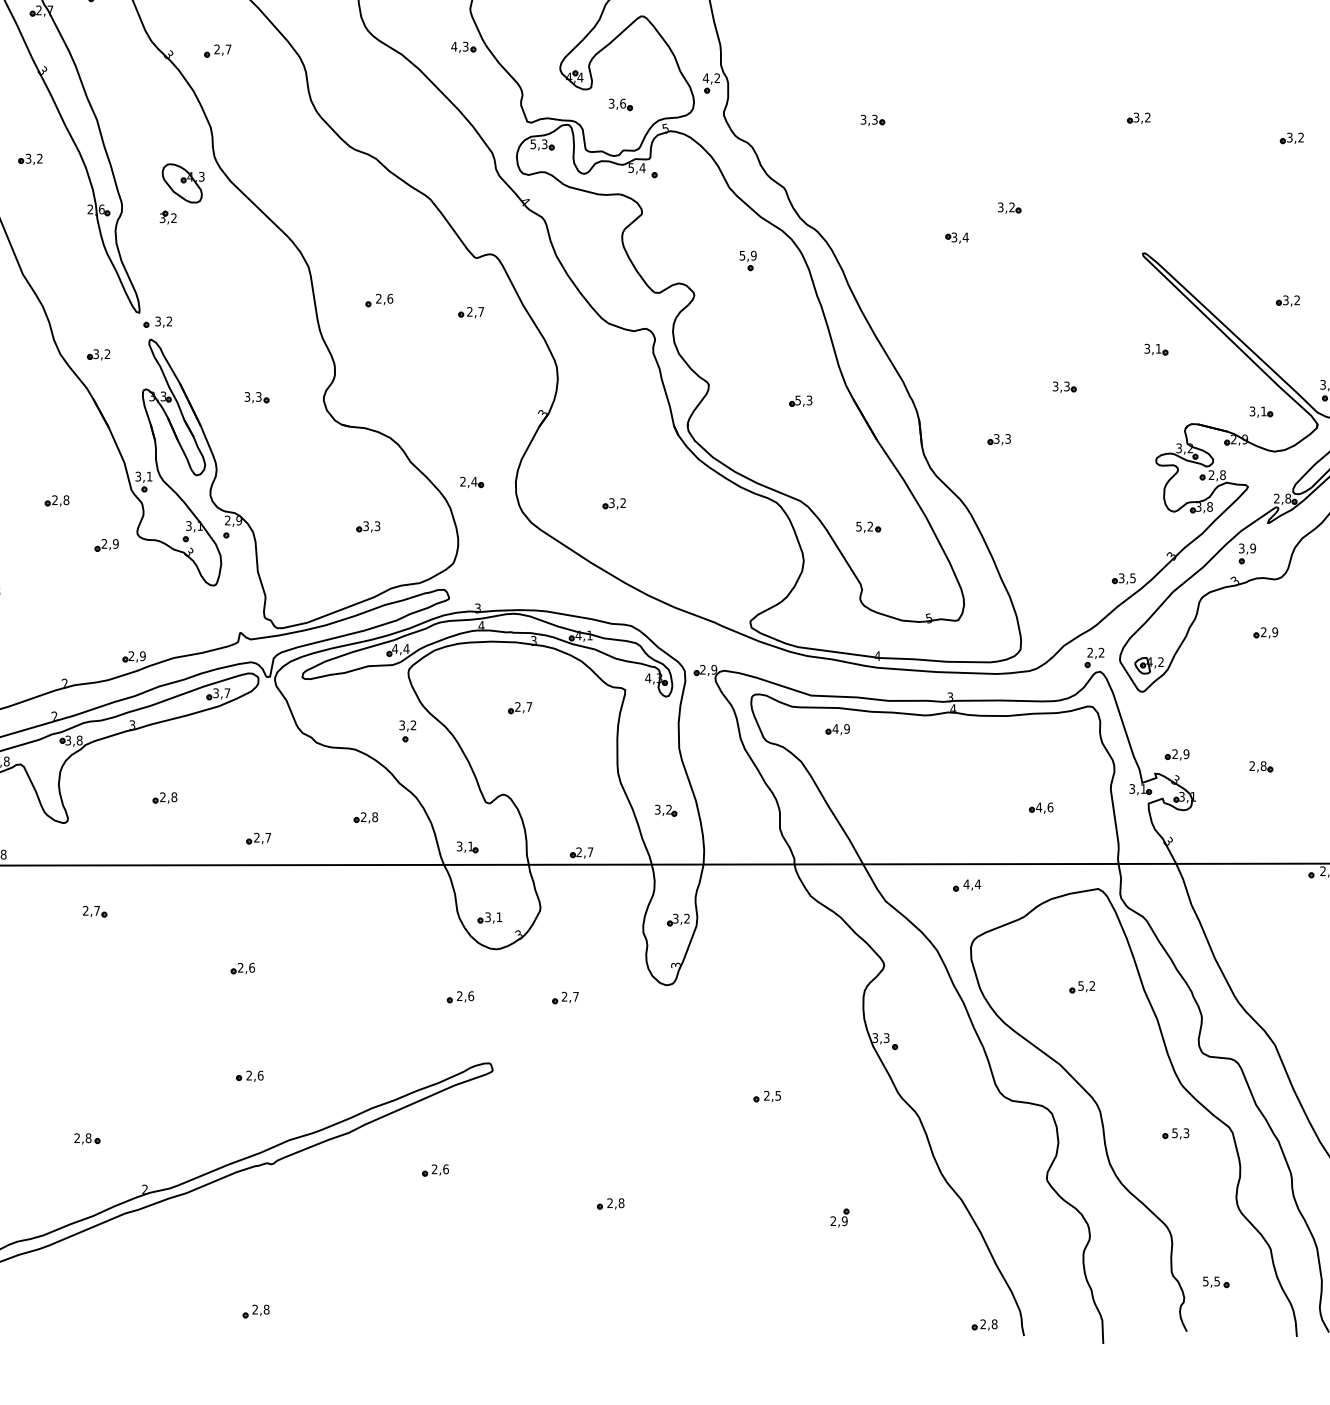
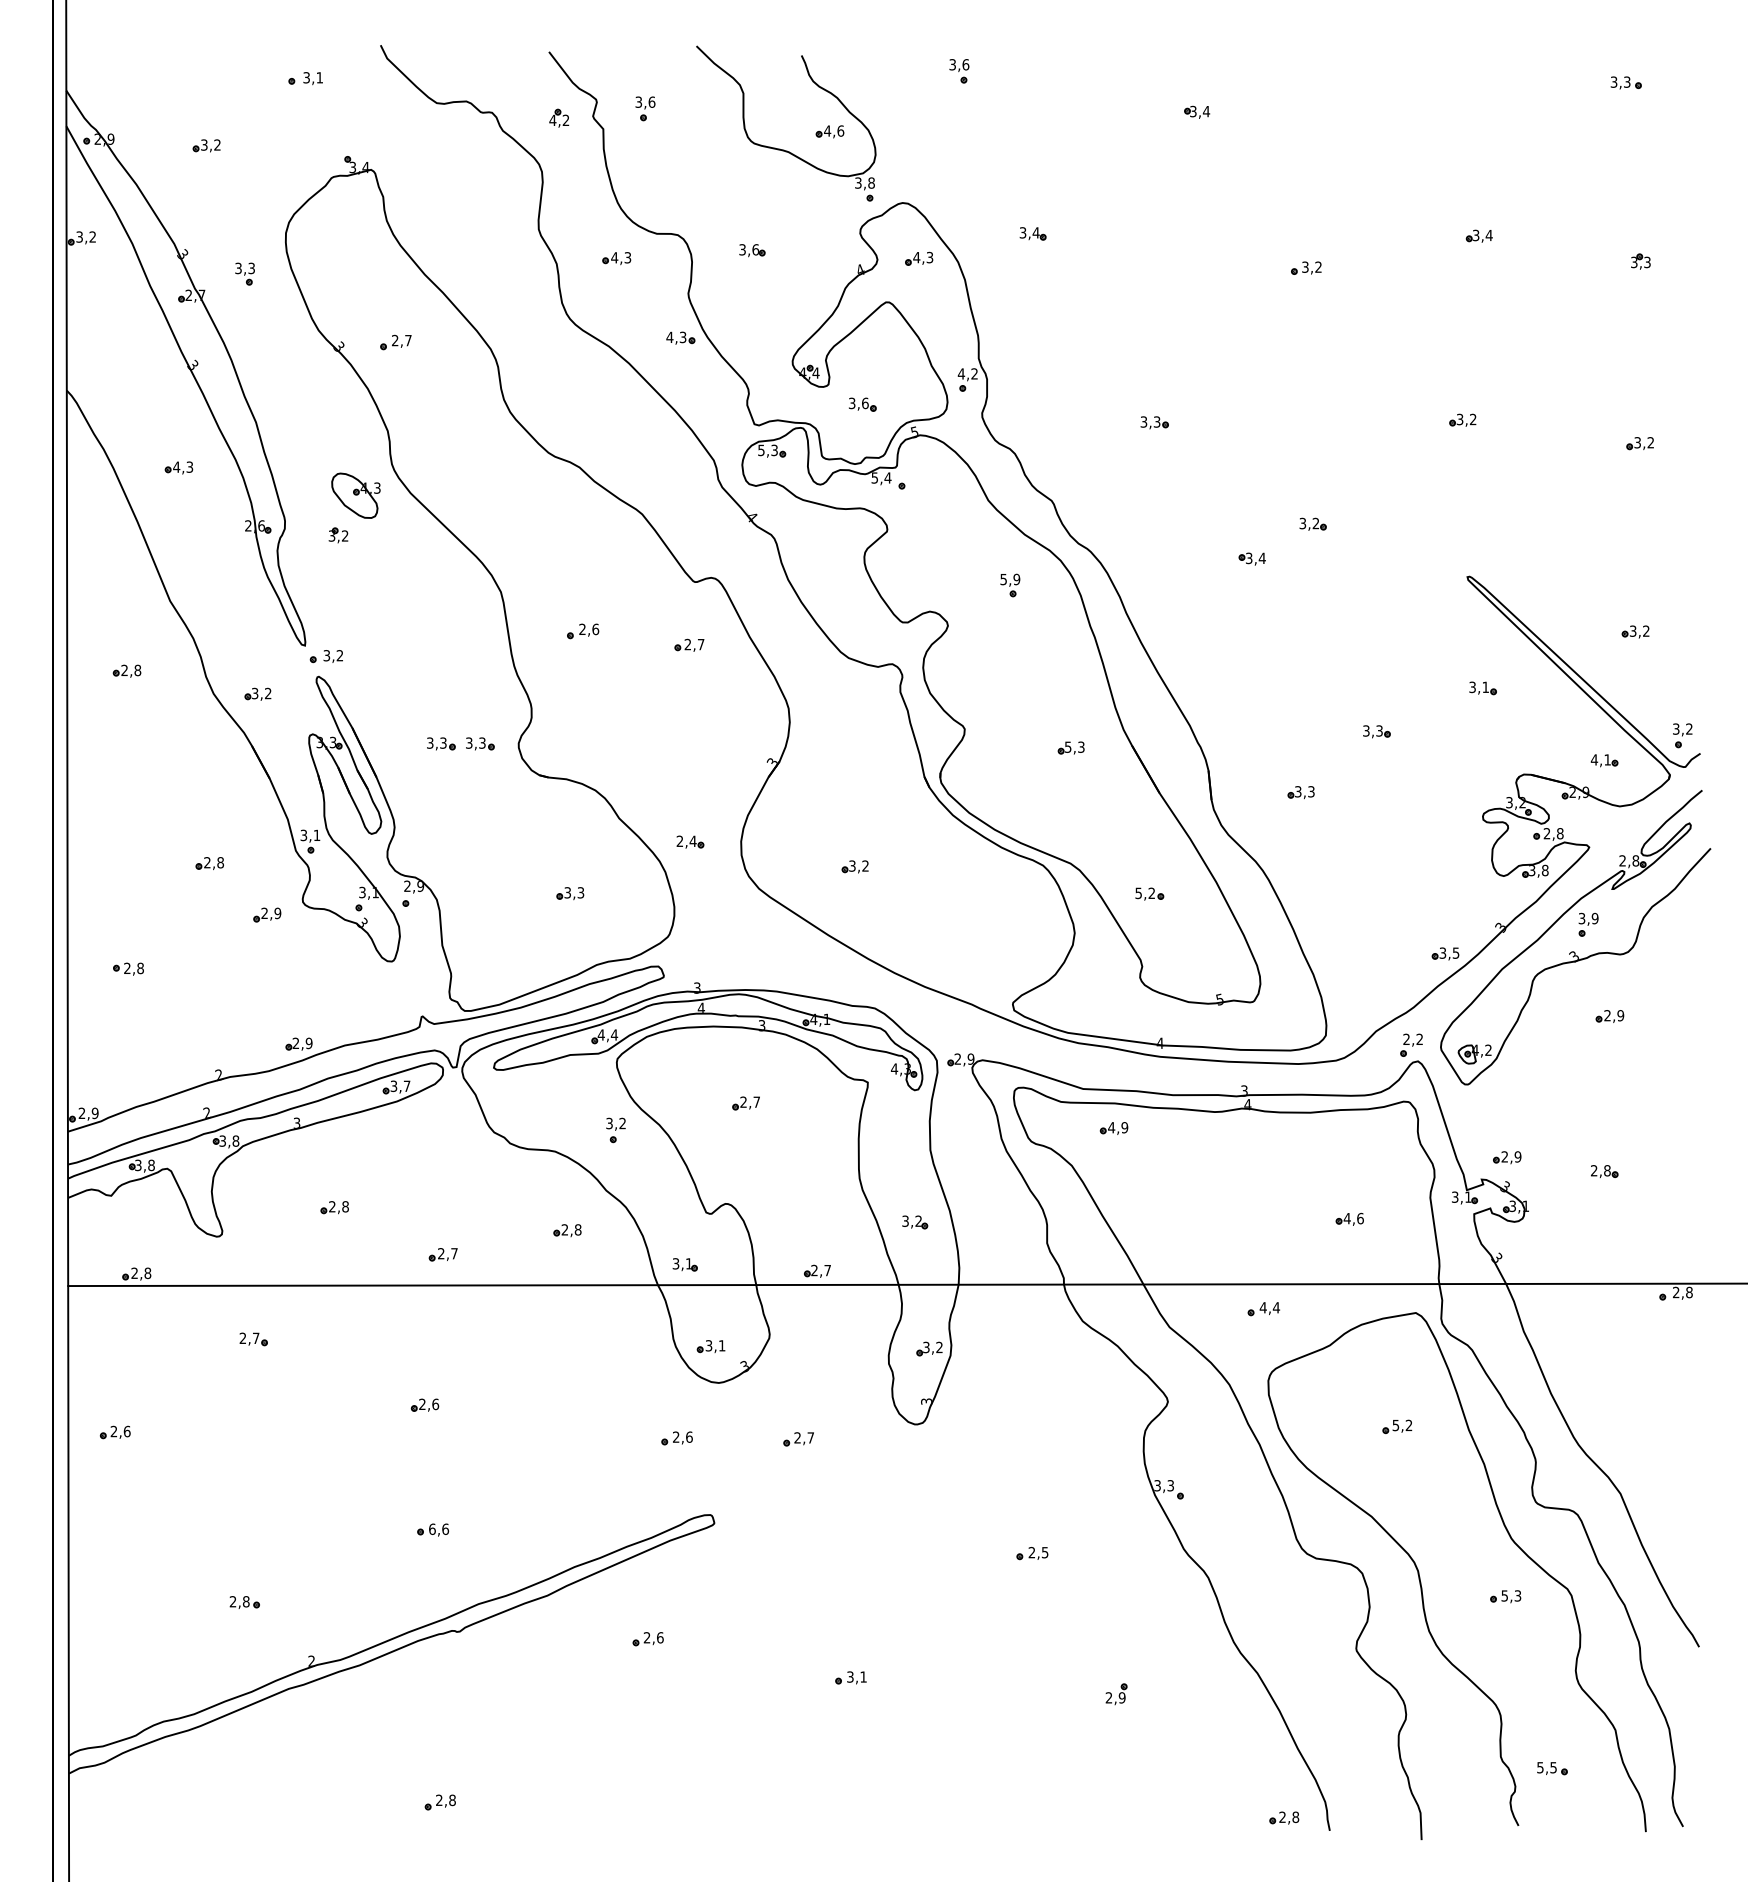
text: (34, 158) -> (183, 466), 3,2 -> 4,3
part: (290, 397) -> (480, 743), added
text: (1252, 411) -> (1594, 759), 3,1 -> 4,1
text: (249, 1074) -> (432, 1528), 2,6 -> 6,6
text: (615, 1202) -> (856, 1676), 2,8 -> 3,1

